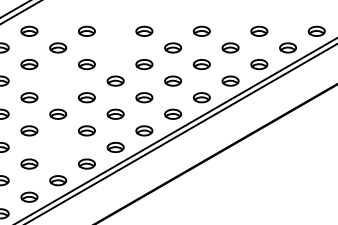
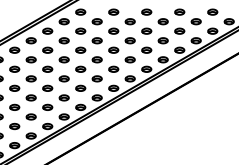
part: (114, 47) -> (129, 21), added
part: (56, 80) -> (96, 40), added
part: (56, 146) -> (96, 78), added

